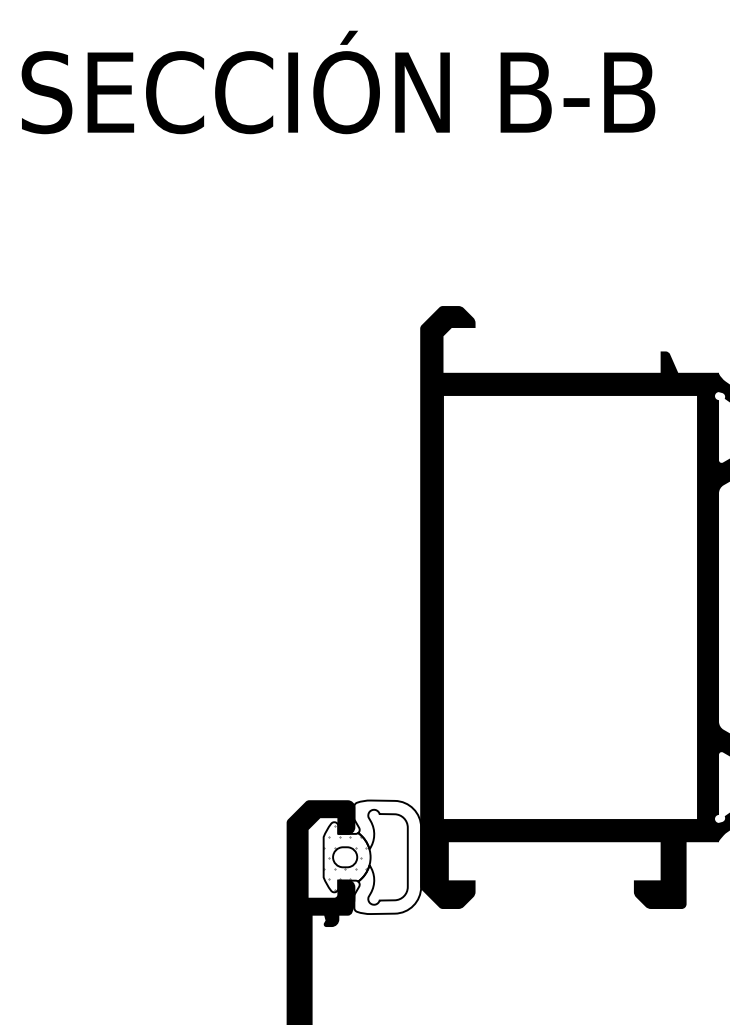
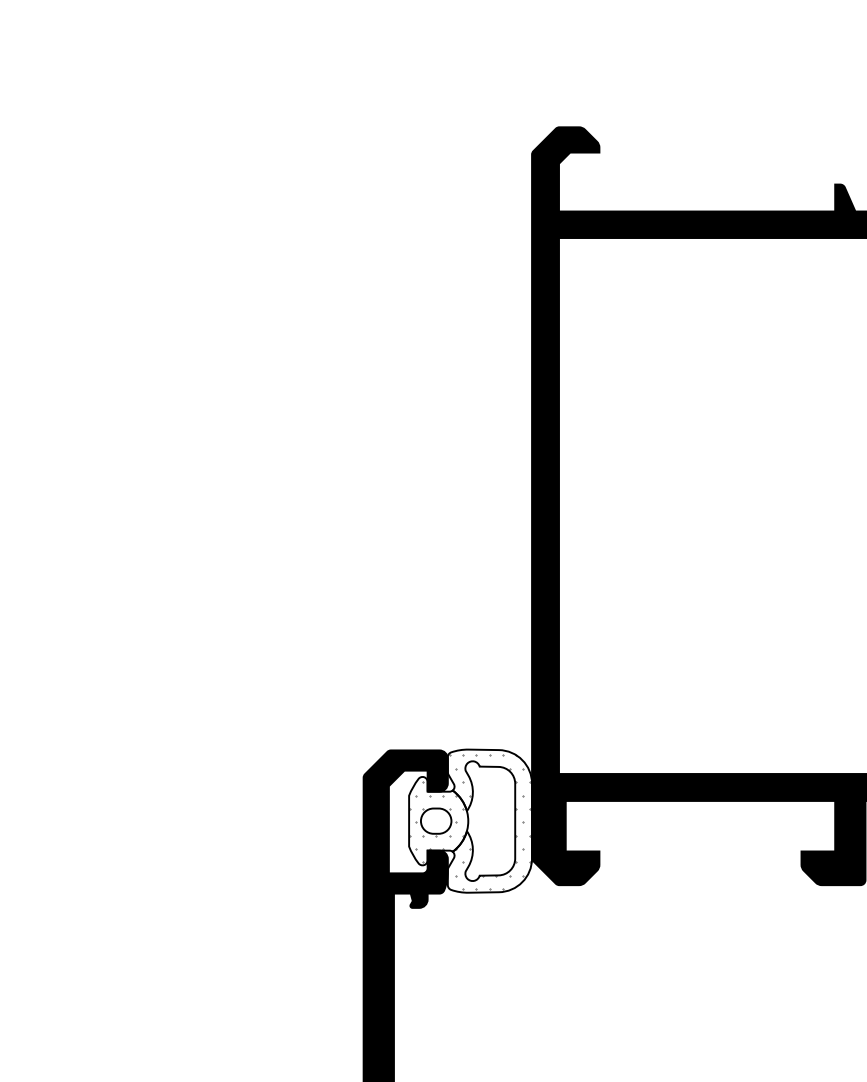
hatch: (387, 858) -> (489, 822), added

